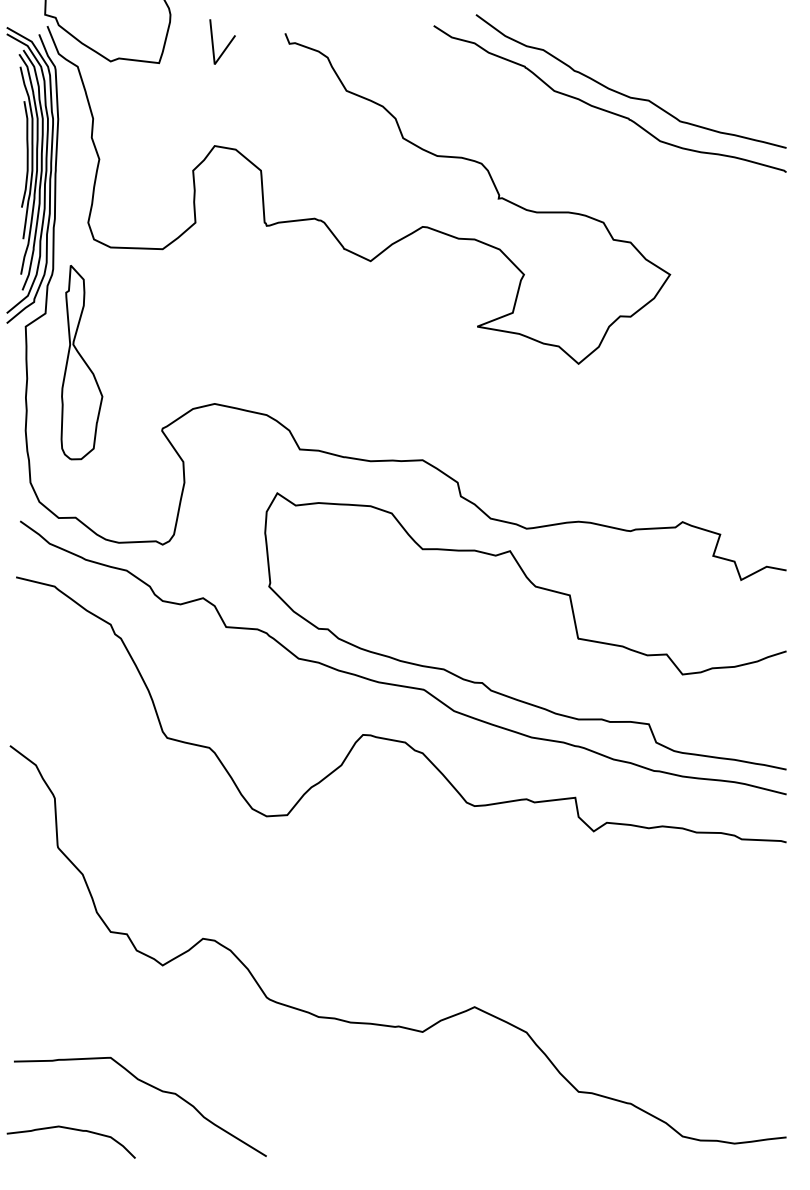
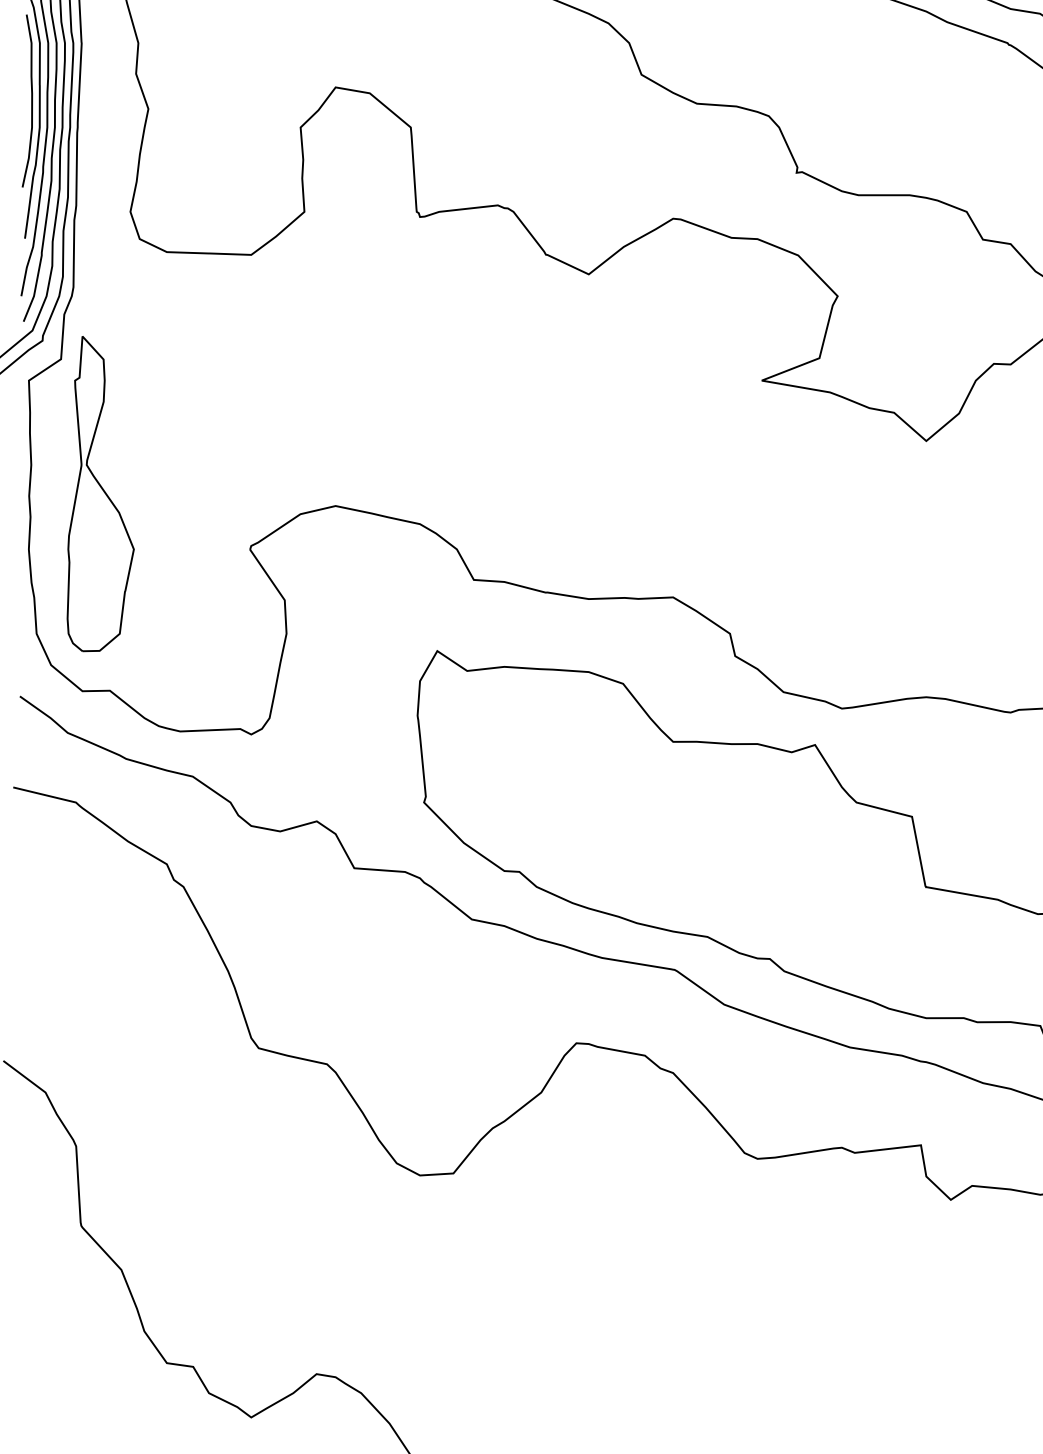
part: (81, 362) -> (99, 493), moved

